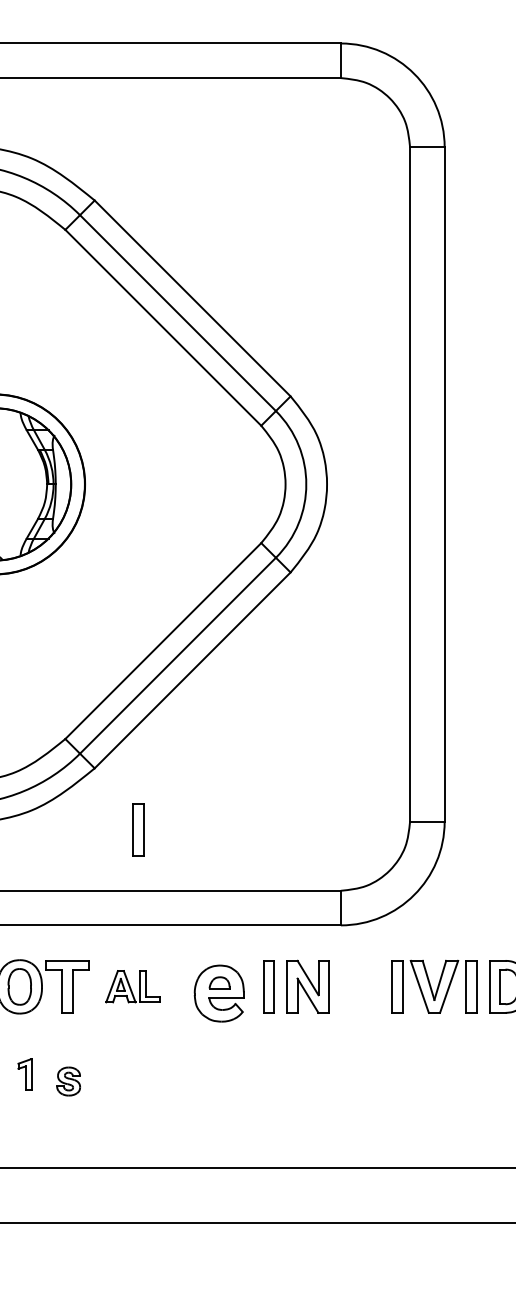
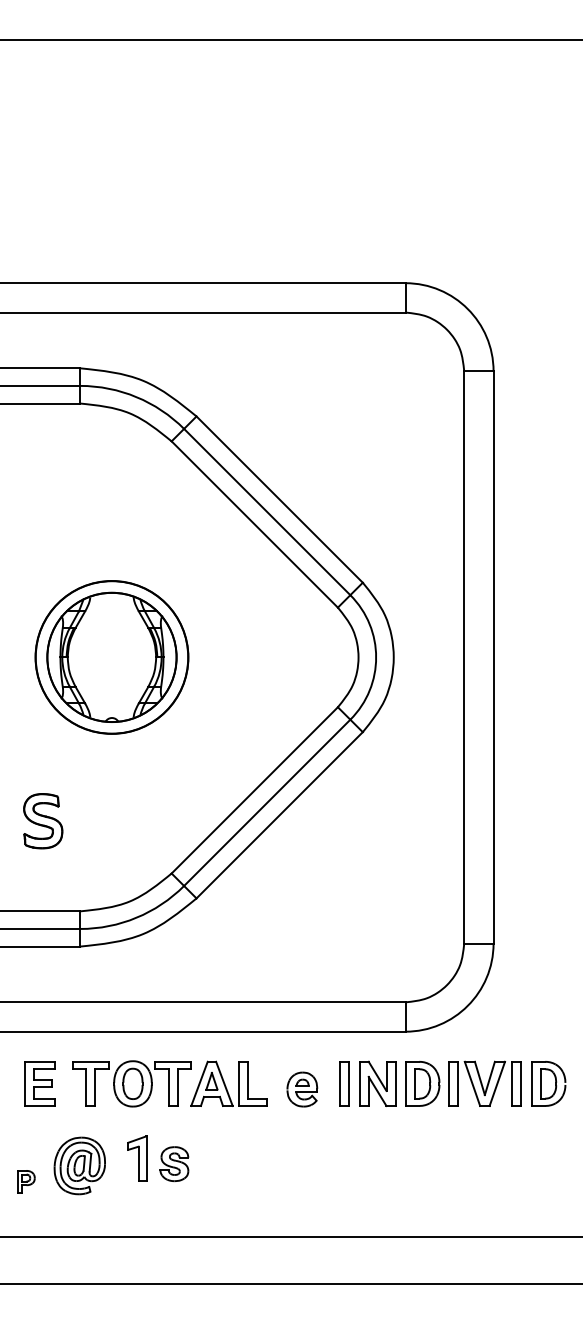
part: (138, 829) -> (233, 950), removed
part: (132, 986) -> (228, 1083), size x1.67
part: (360, 986) -> (422, 1083), added
part: (219, 993) -> (302, 1089), size x0.71
part: (25, 1074) -> (137, 1158), size x1.67
part: (68, 1081) -> (174, 1164), size x1.43

